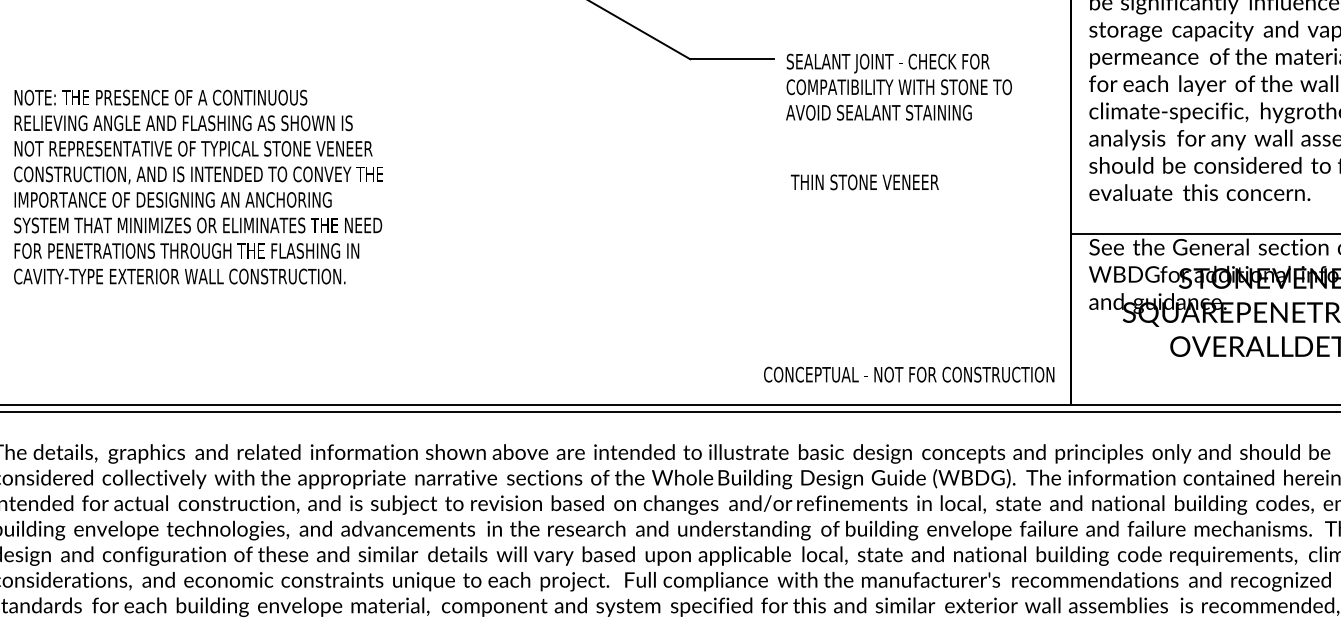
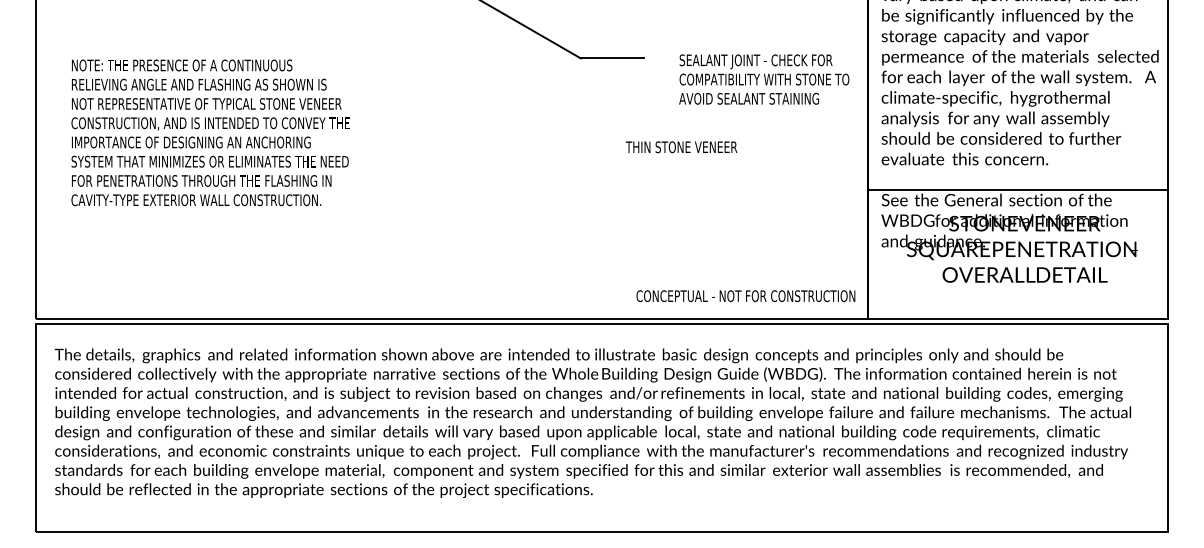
text: (899, 87) -> (764, 79), moved
text: (864, 182) -> (681, 147), moved
text: (198, 186) -> (210, 132), moved

